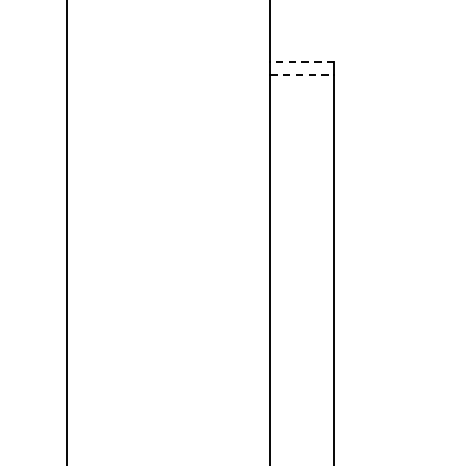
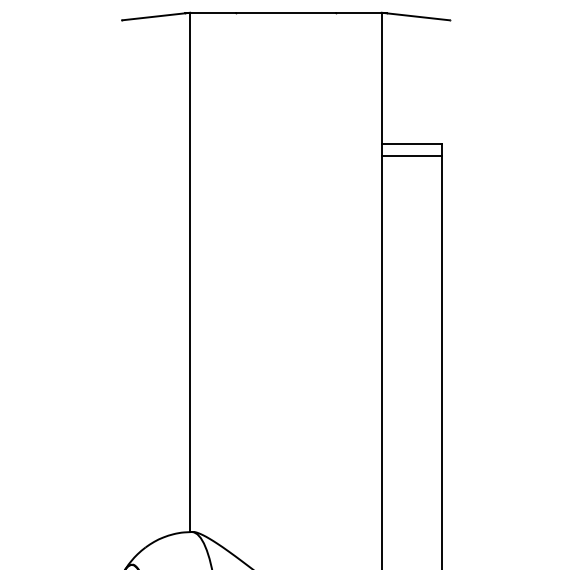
line: (301, 61) -> (411, 143), dashed -> solid
line: (302, 75) -> (412, 156), dashed -> solid

